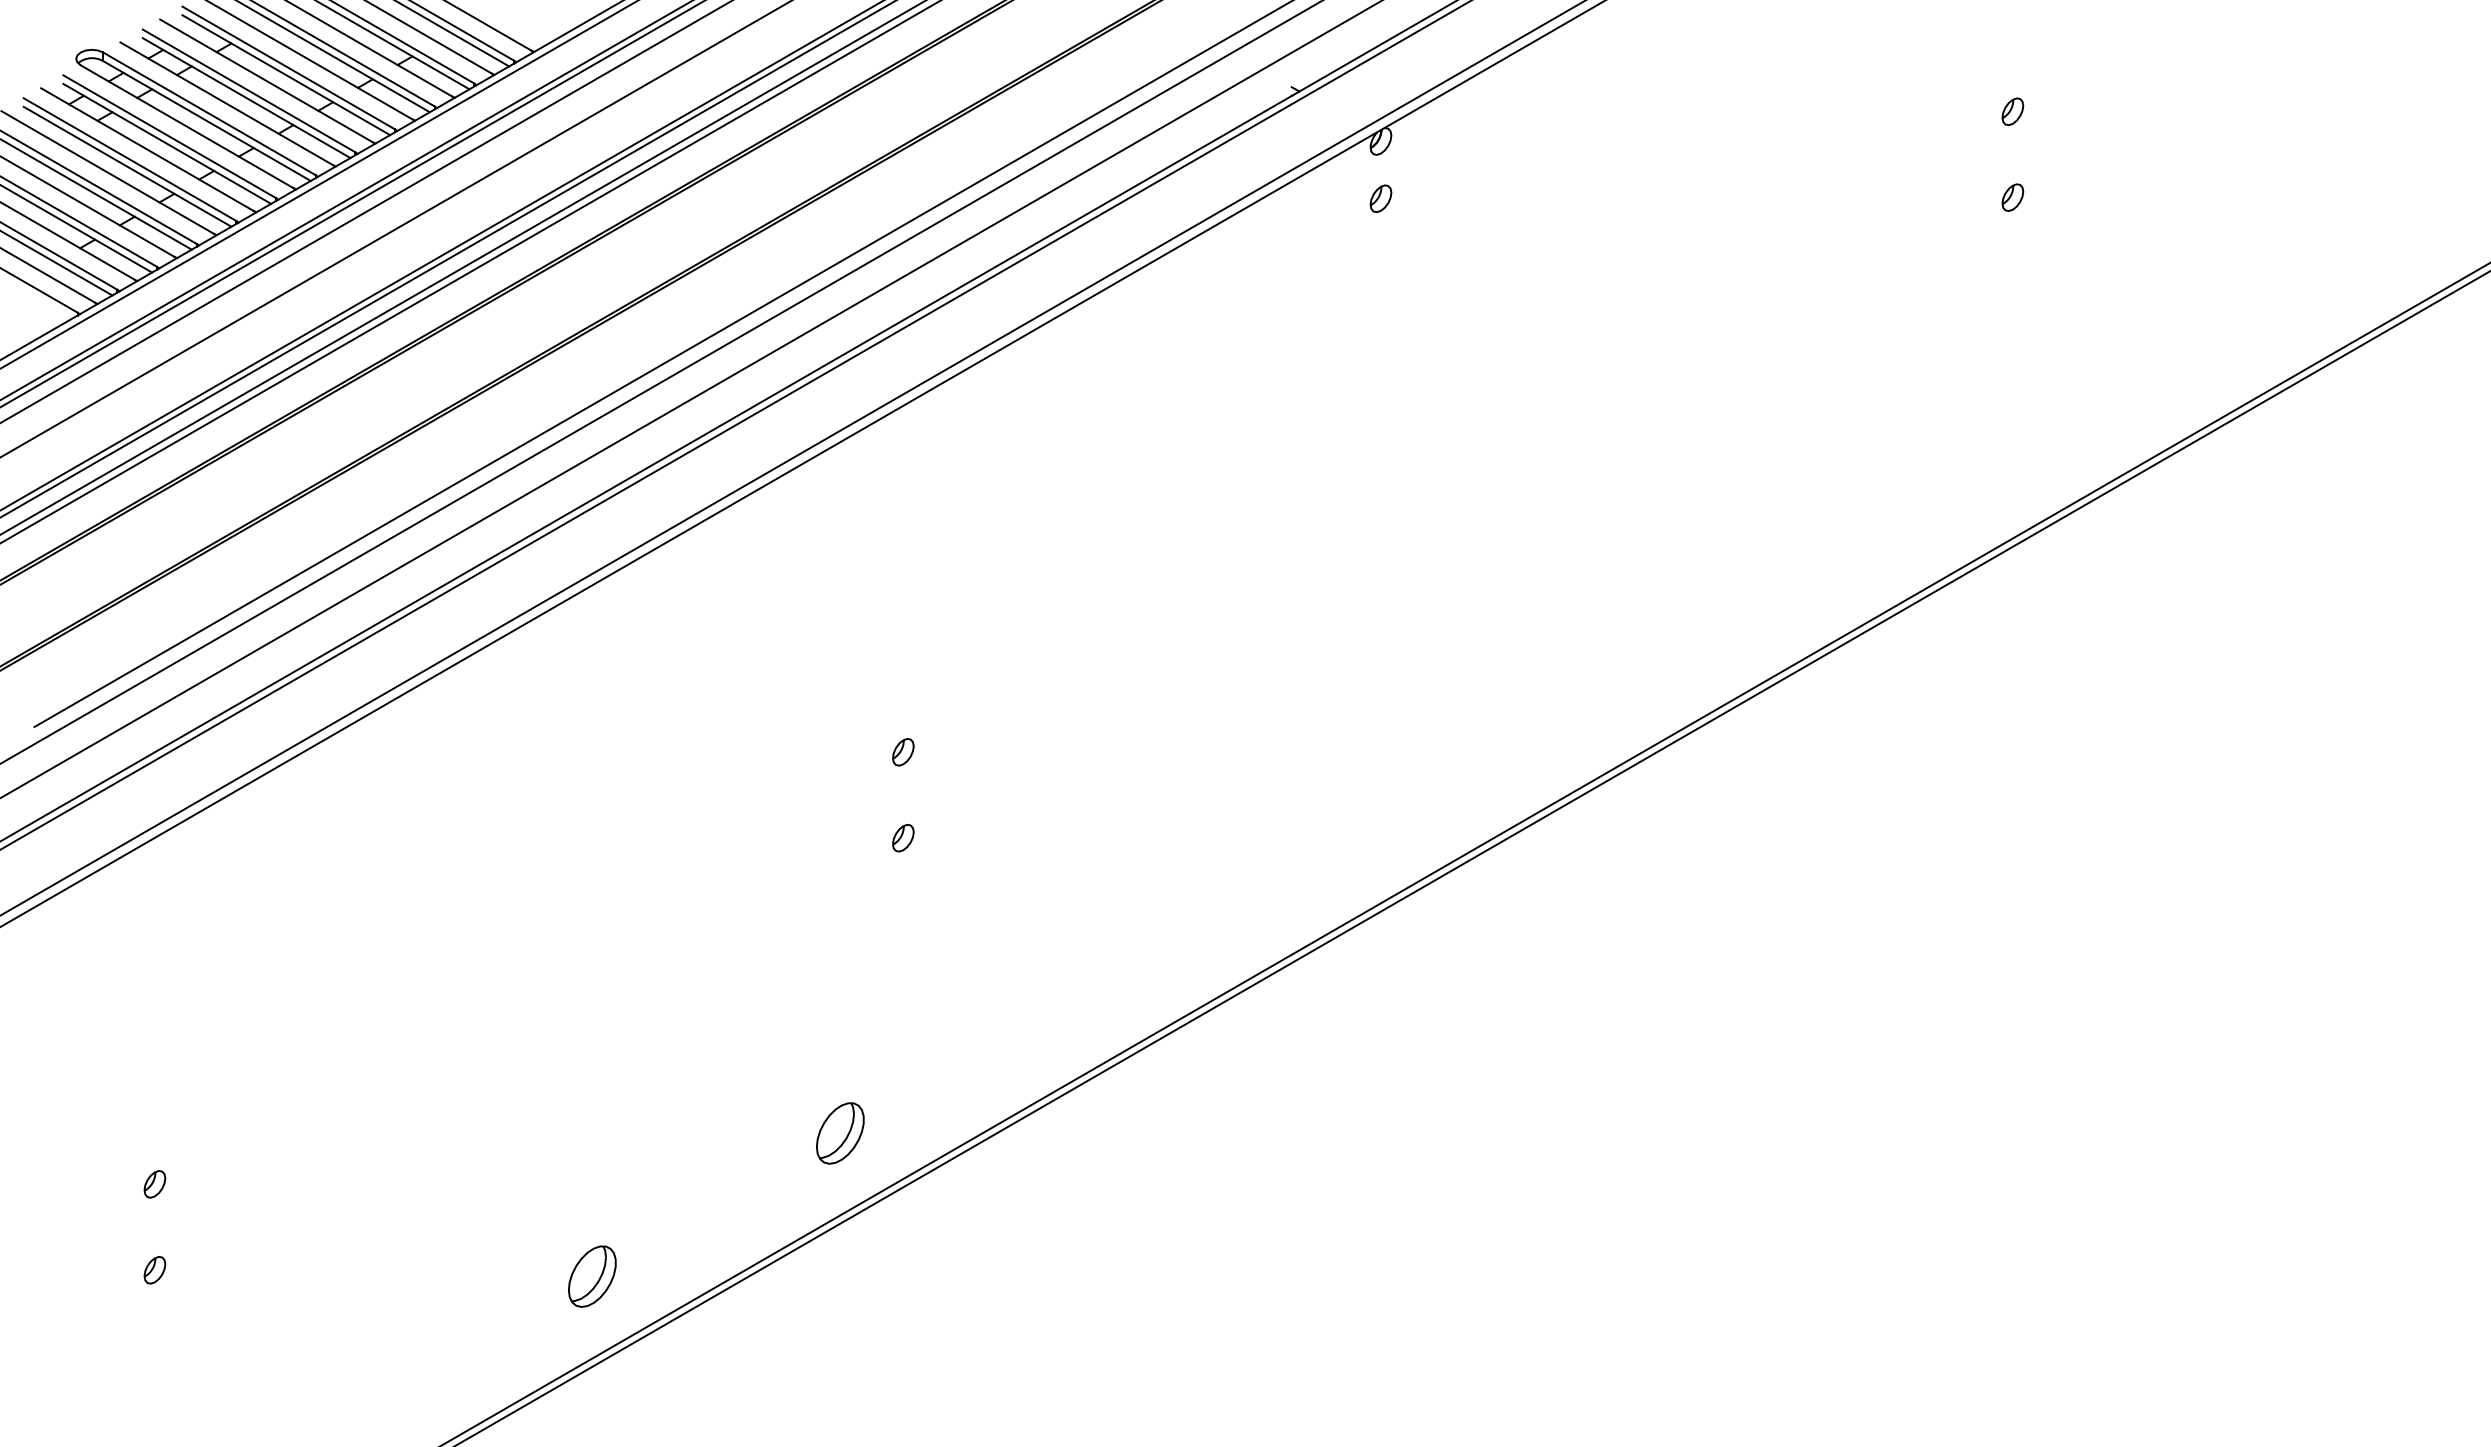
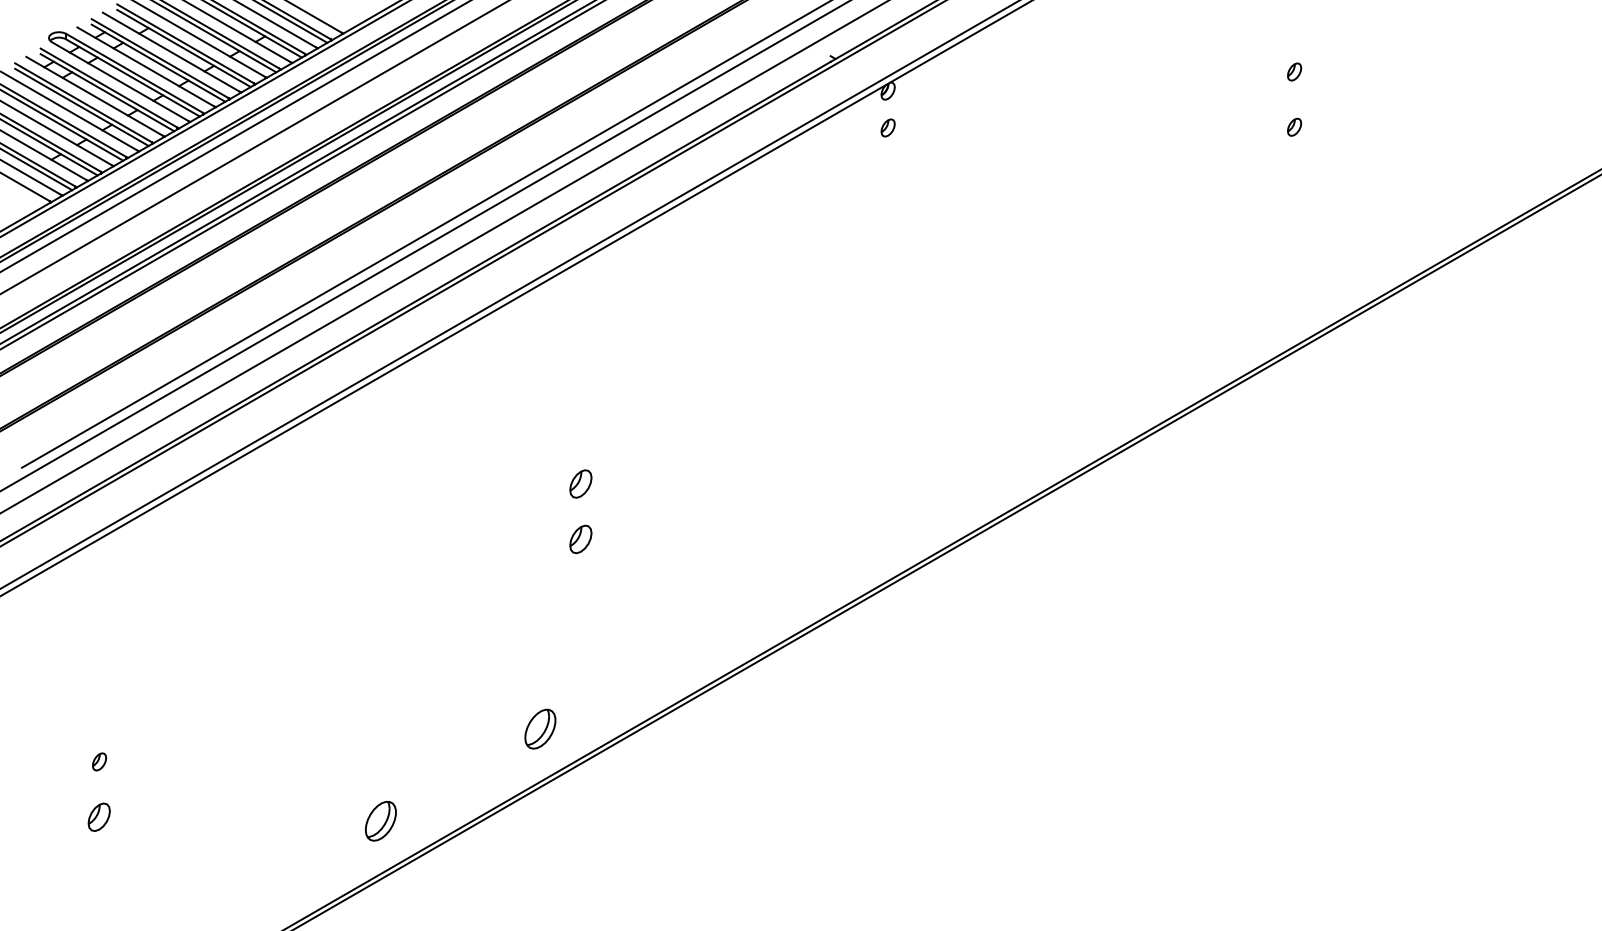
part: (902, 751) -> (580, 483), size x1.6
part: (902, 836) -> (580, 538), size x1.6
part: (154, 1269) -> (99, 816), size x1.6

